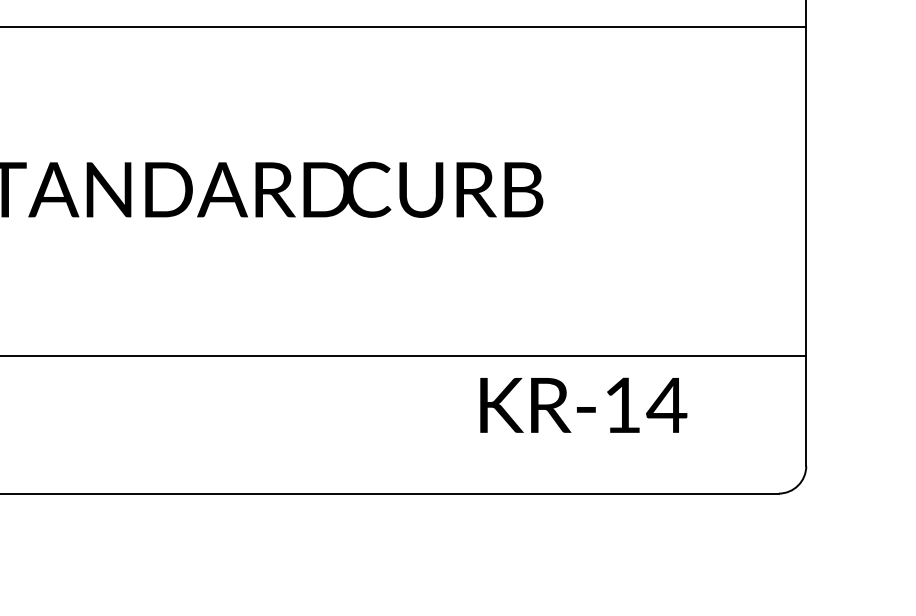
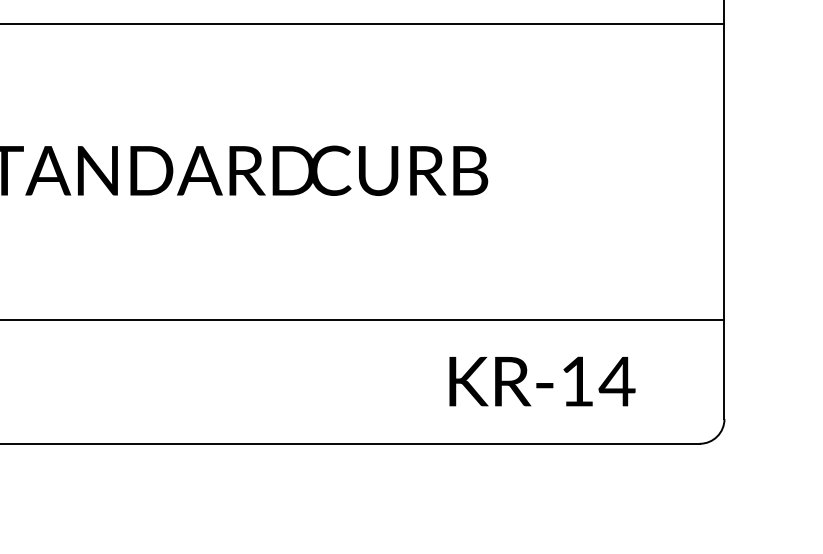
text: (583, 404) -> (542, 380), moved

